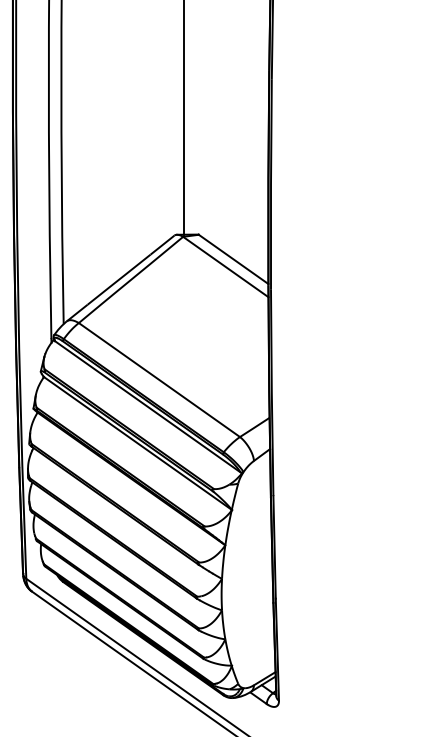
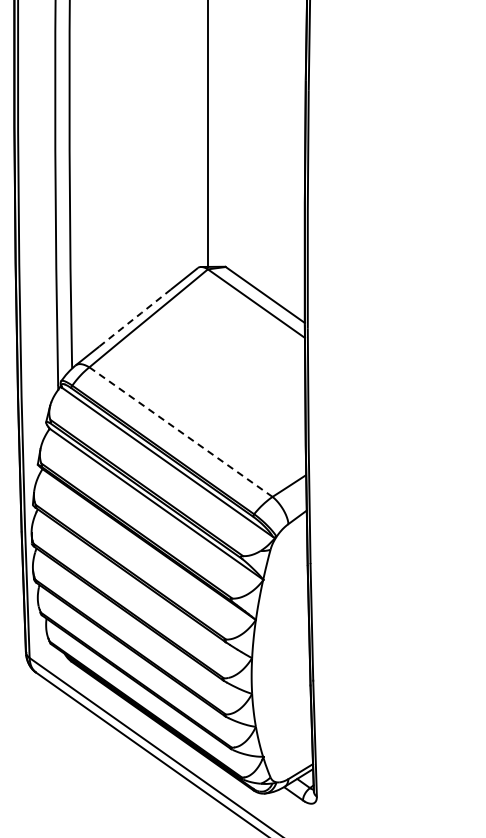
line: (118, 280) -> (134, 318), solid -> dashed
line: (159, 379) -> (180, 431), solid -> dashed

